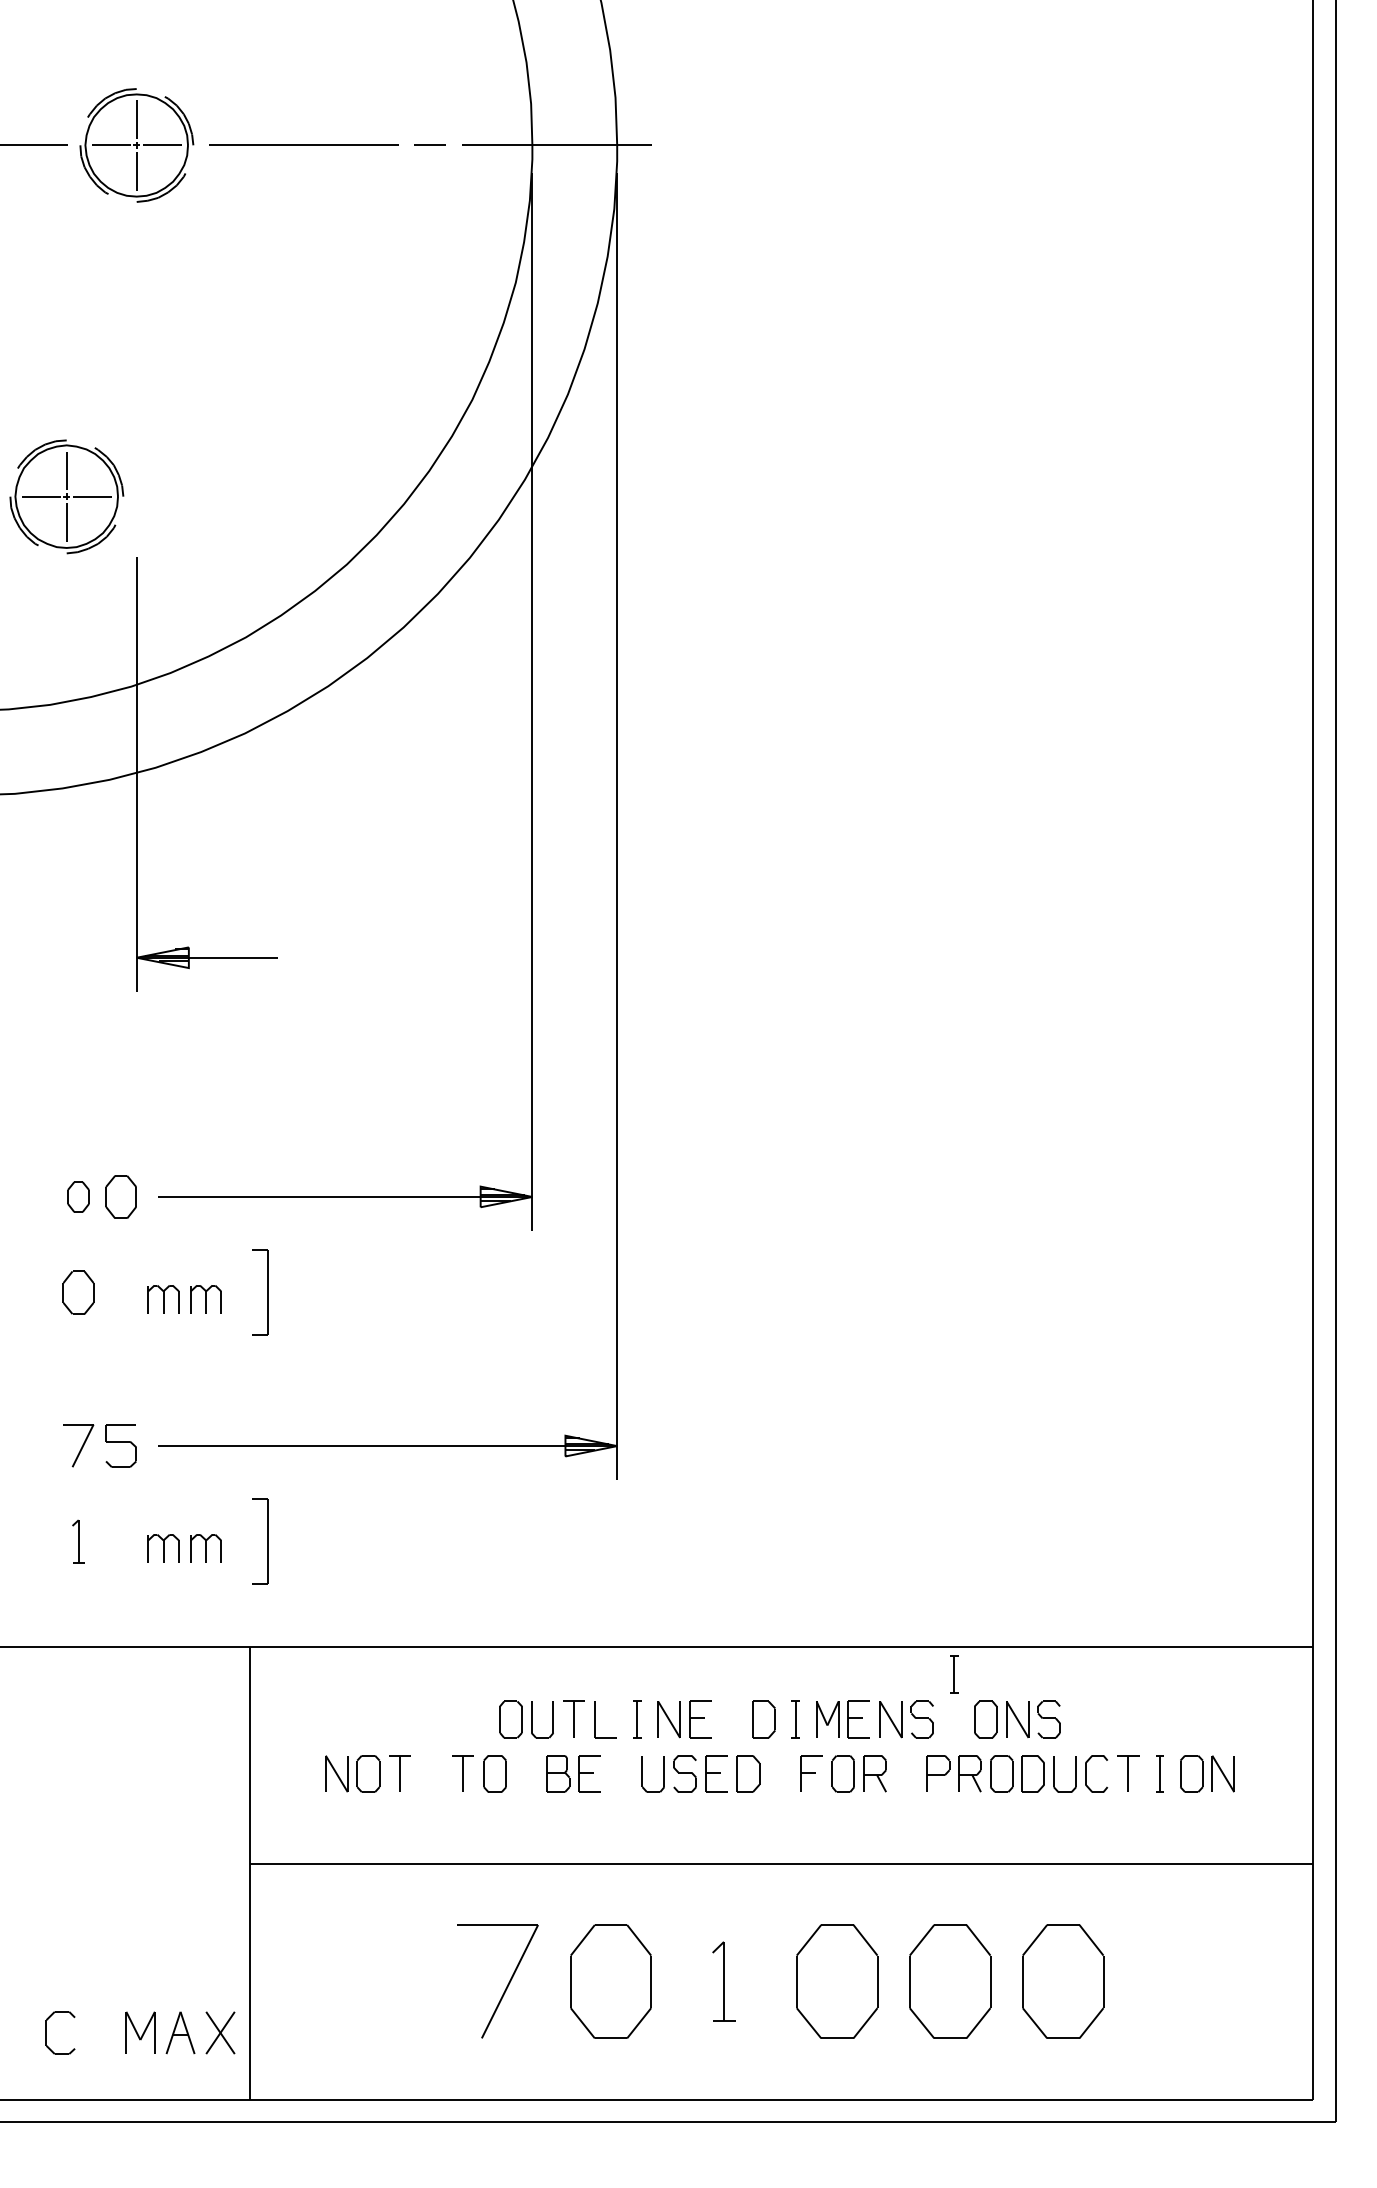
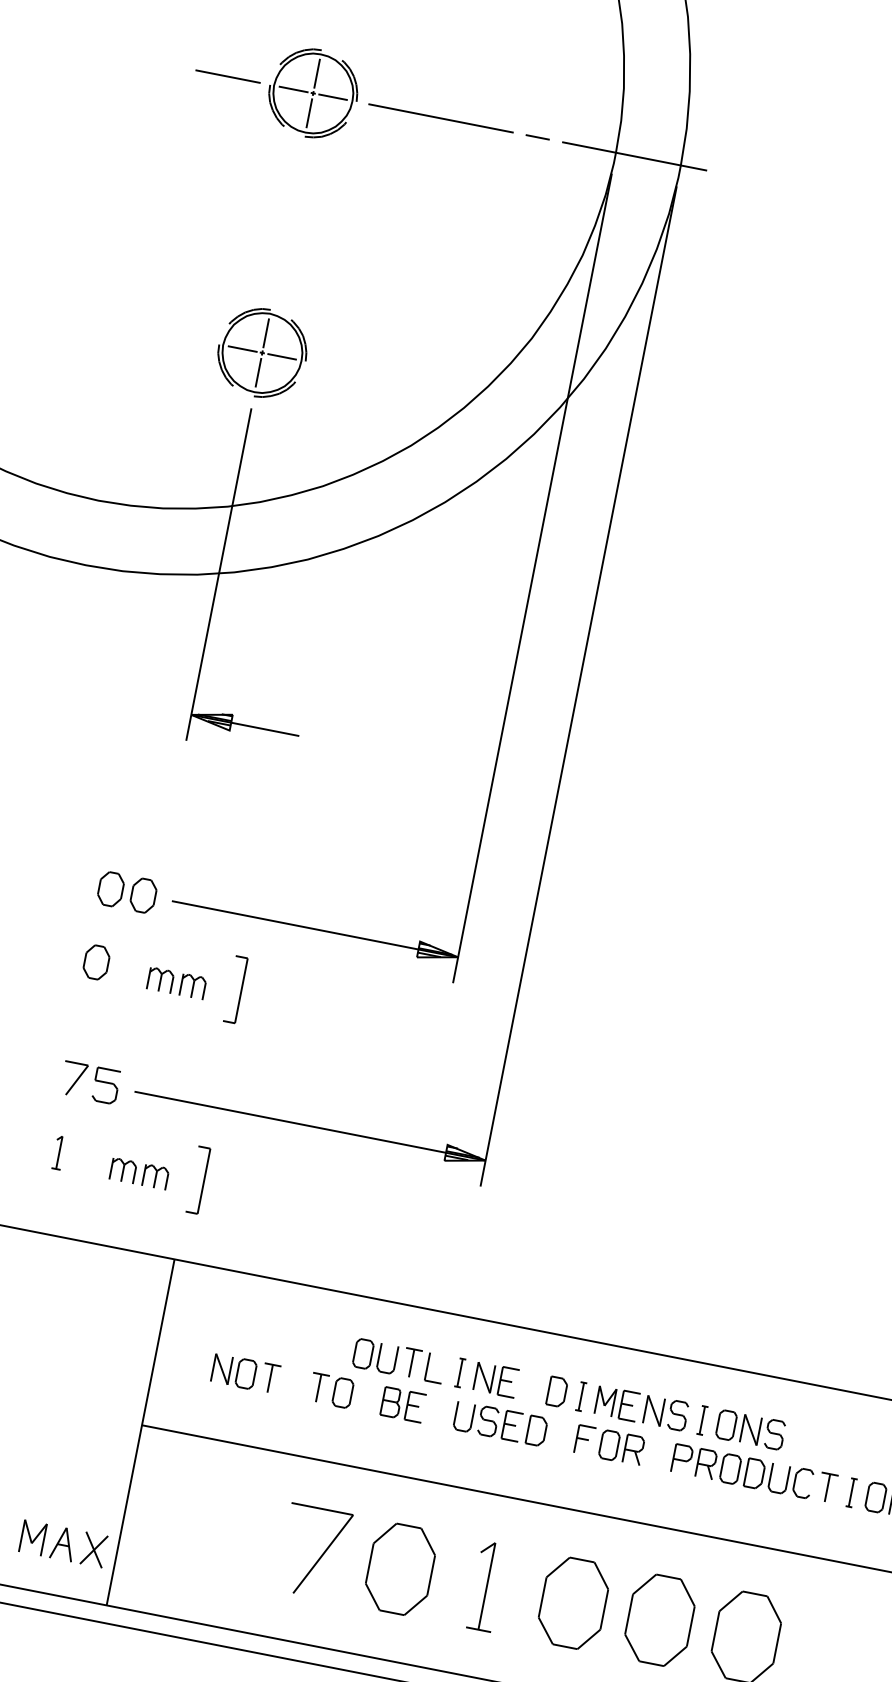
part: (66, 496) -> (262, 352), moved
part: (78, 1196) -> (110, 888), size x1.43
part: (954, 1674) -> (702, 1420), moved
part: (723, 1981) -> (486, 1586), size x1.43

